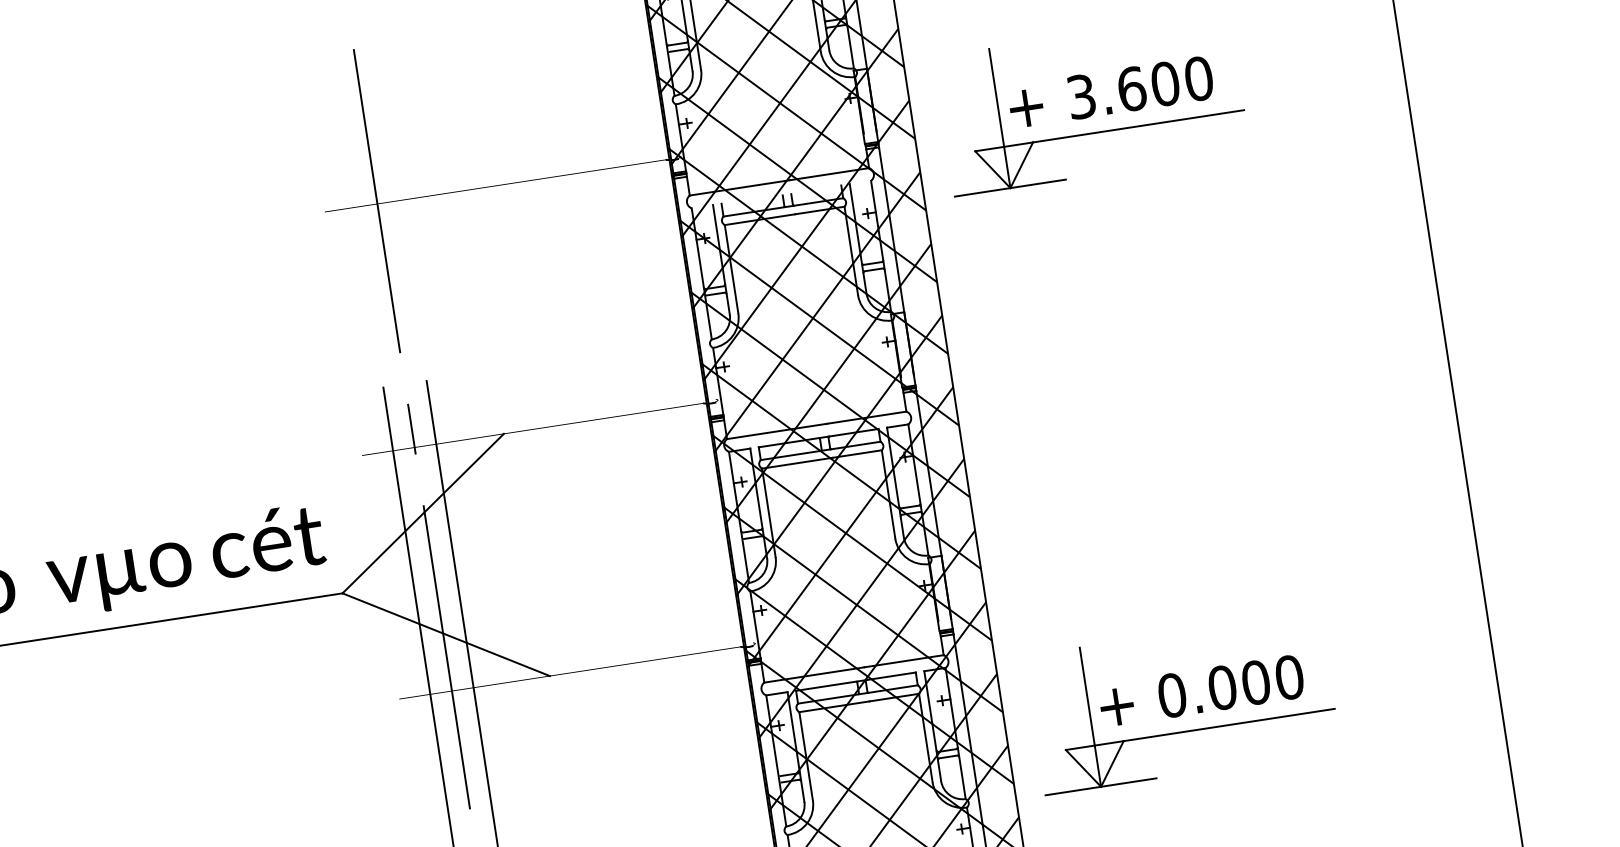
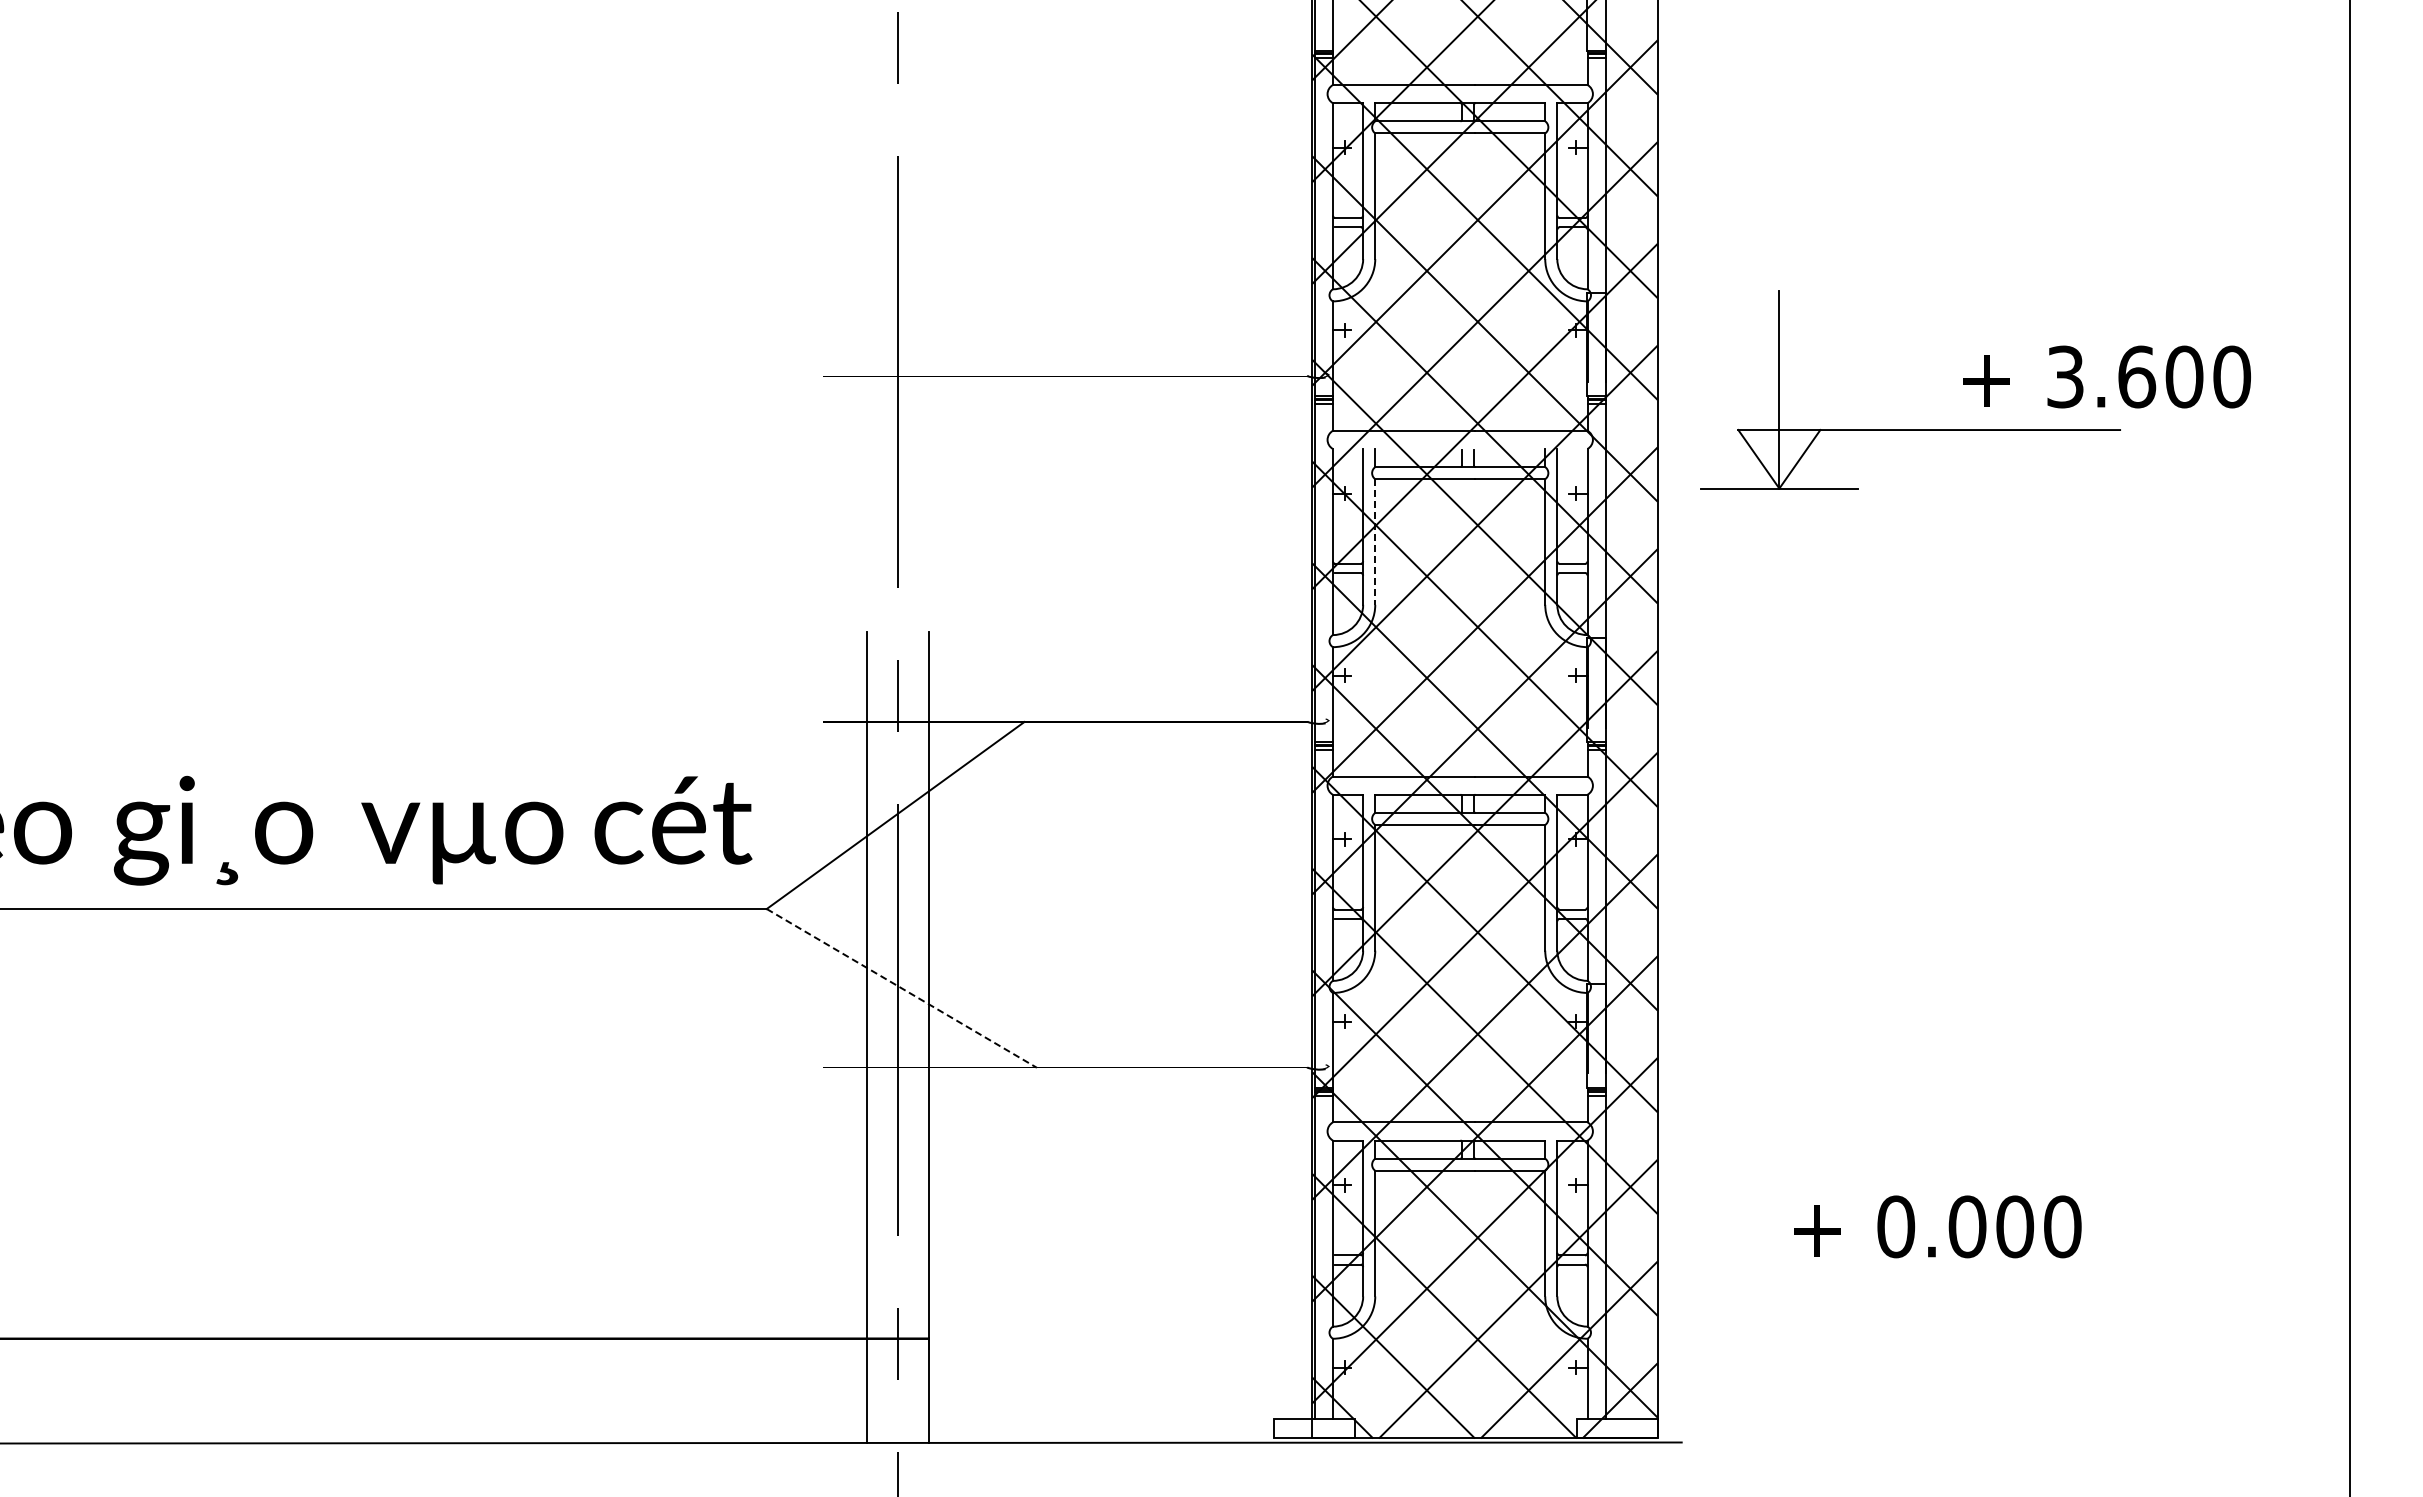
text: (1110, 92) -> (2106, 376), moved
line: (731, 269) -> (1375, 542), solid -> dashed
line: (446, 634) -> (901, 988), solid -> dashed
part: (1186, 731) -> (1908, 1279), removed

